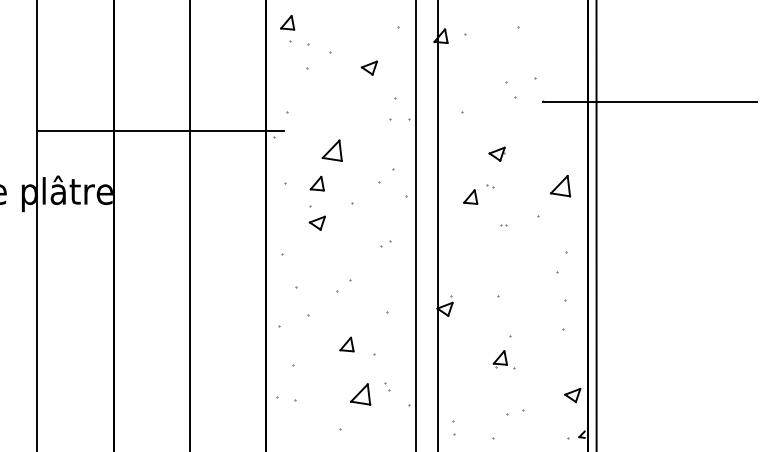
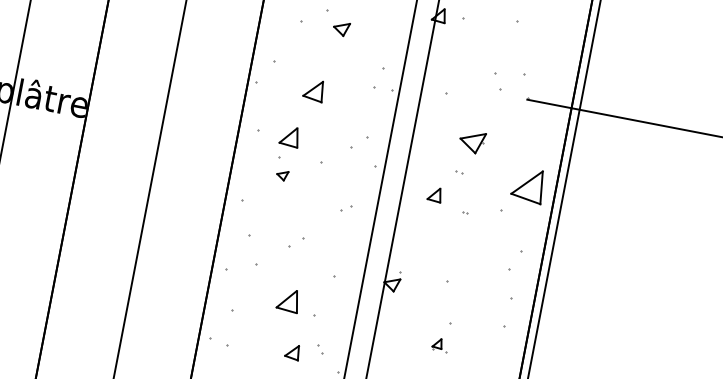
part: (368, 67) -> (340, 28), moved
line: (160, 130) -> (145, 54), removed
part: (331, 150) -> (313, 90), moved
part: (496, 153) -> (471, 141), size x1.6
part: (316, 183) -> (289, 136), size x1.4
part: (560, 185) -> (528, 184), size x1.6
part: (470, 196) -> (435, 194), moved
part: (316, 222) -> (281, 174), size x0.7
part: (346, 344) -> (288, 300), size x1.6
part: (503, 359) -> (439, 344), size x0.7
part: (360, 394) -> (292, 352), size x0.7

